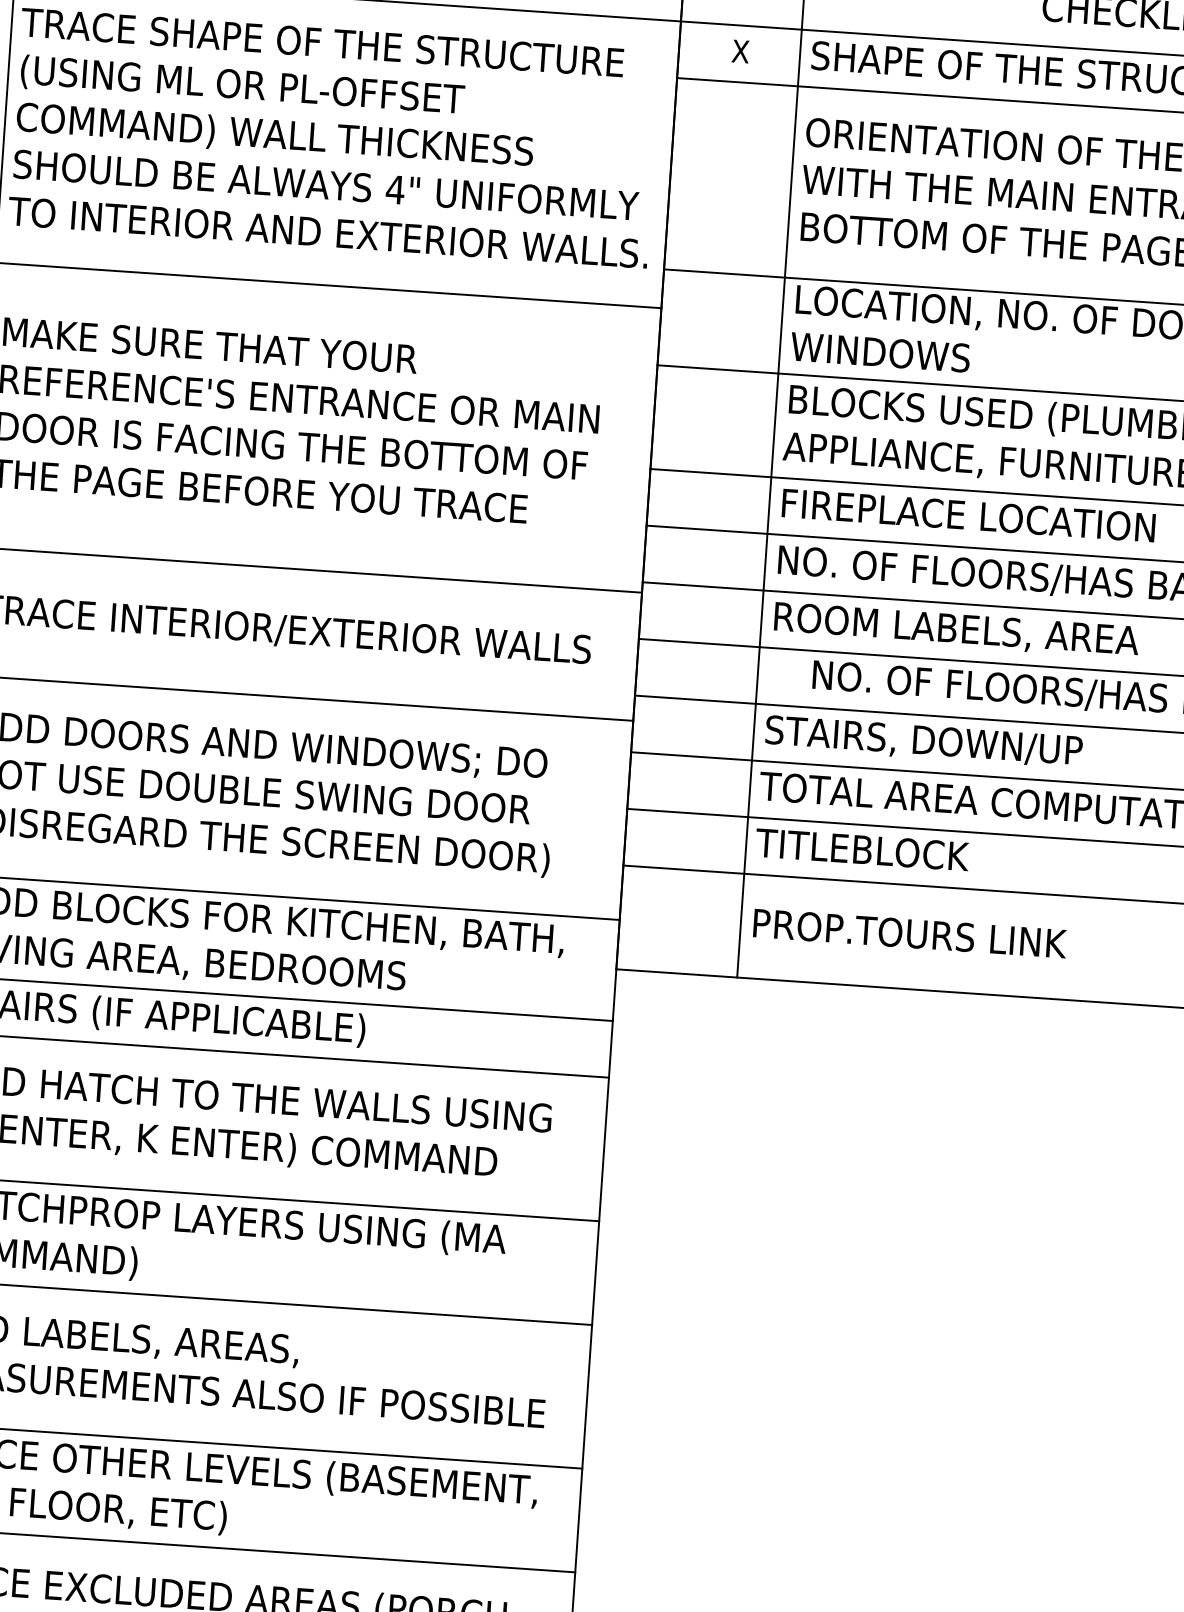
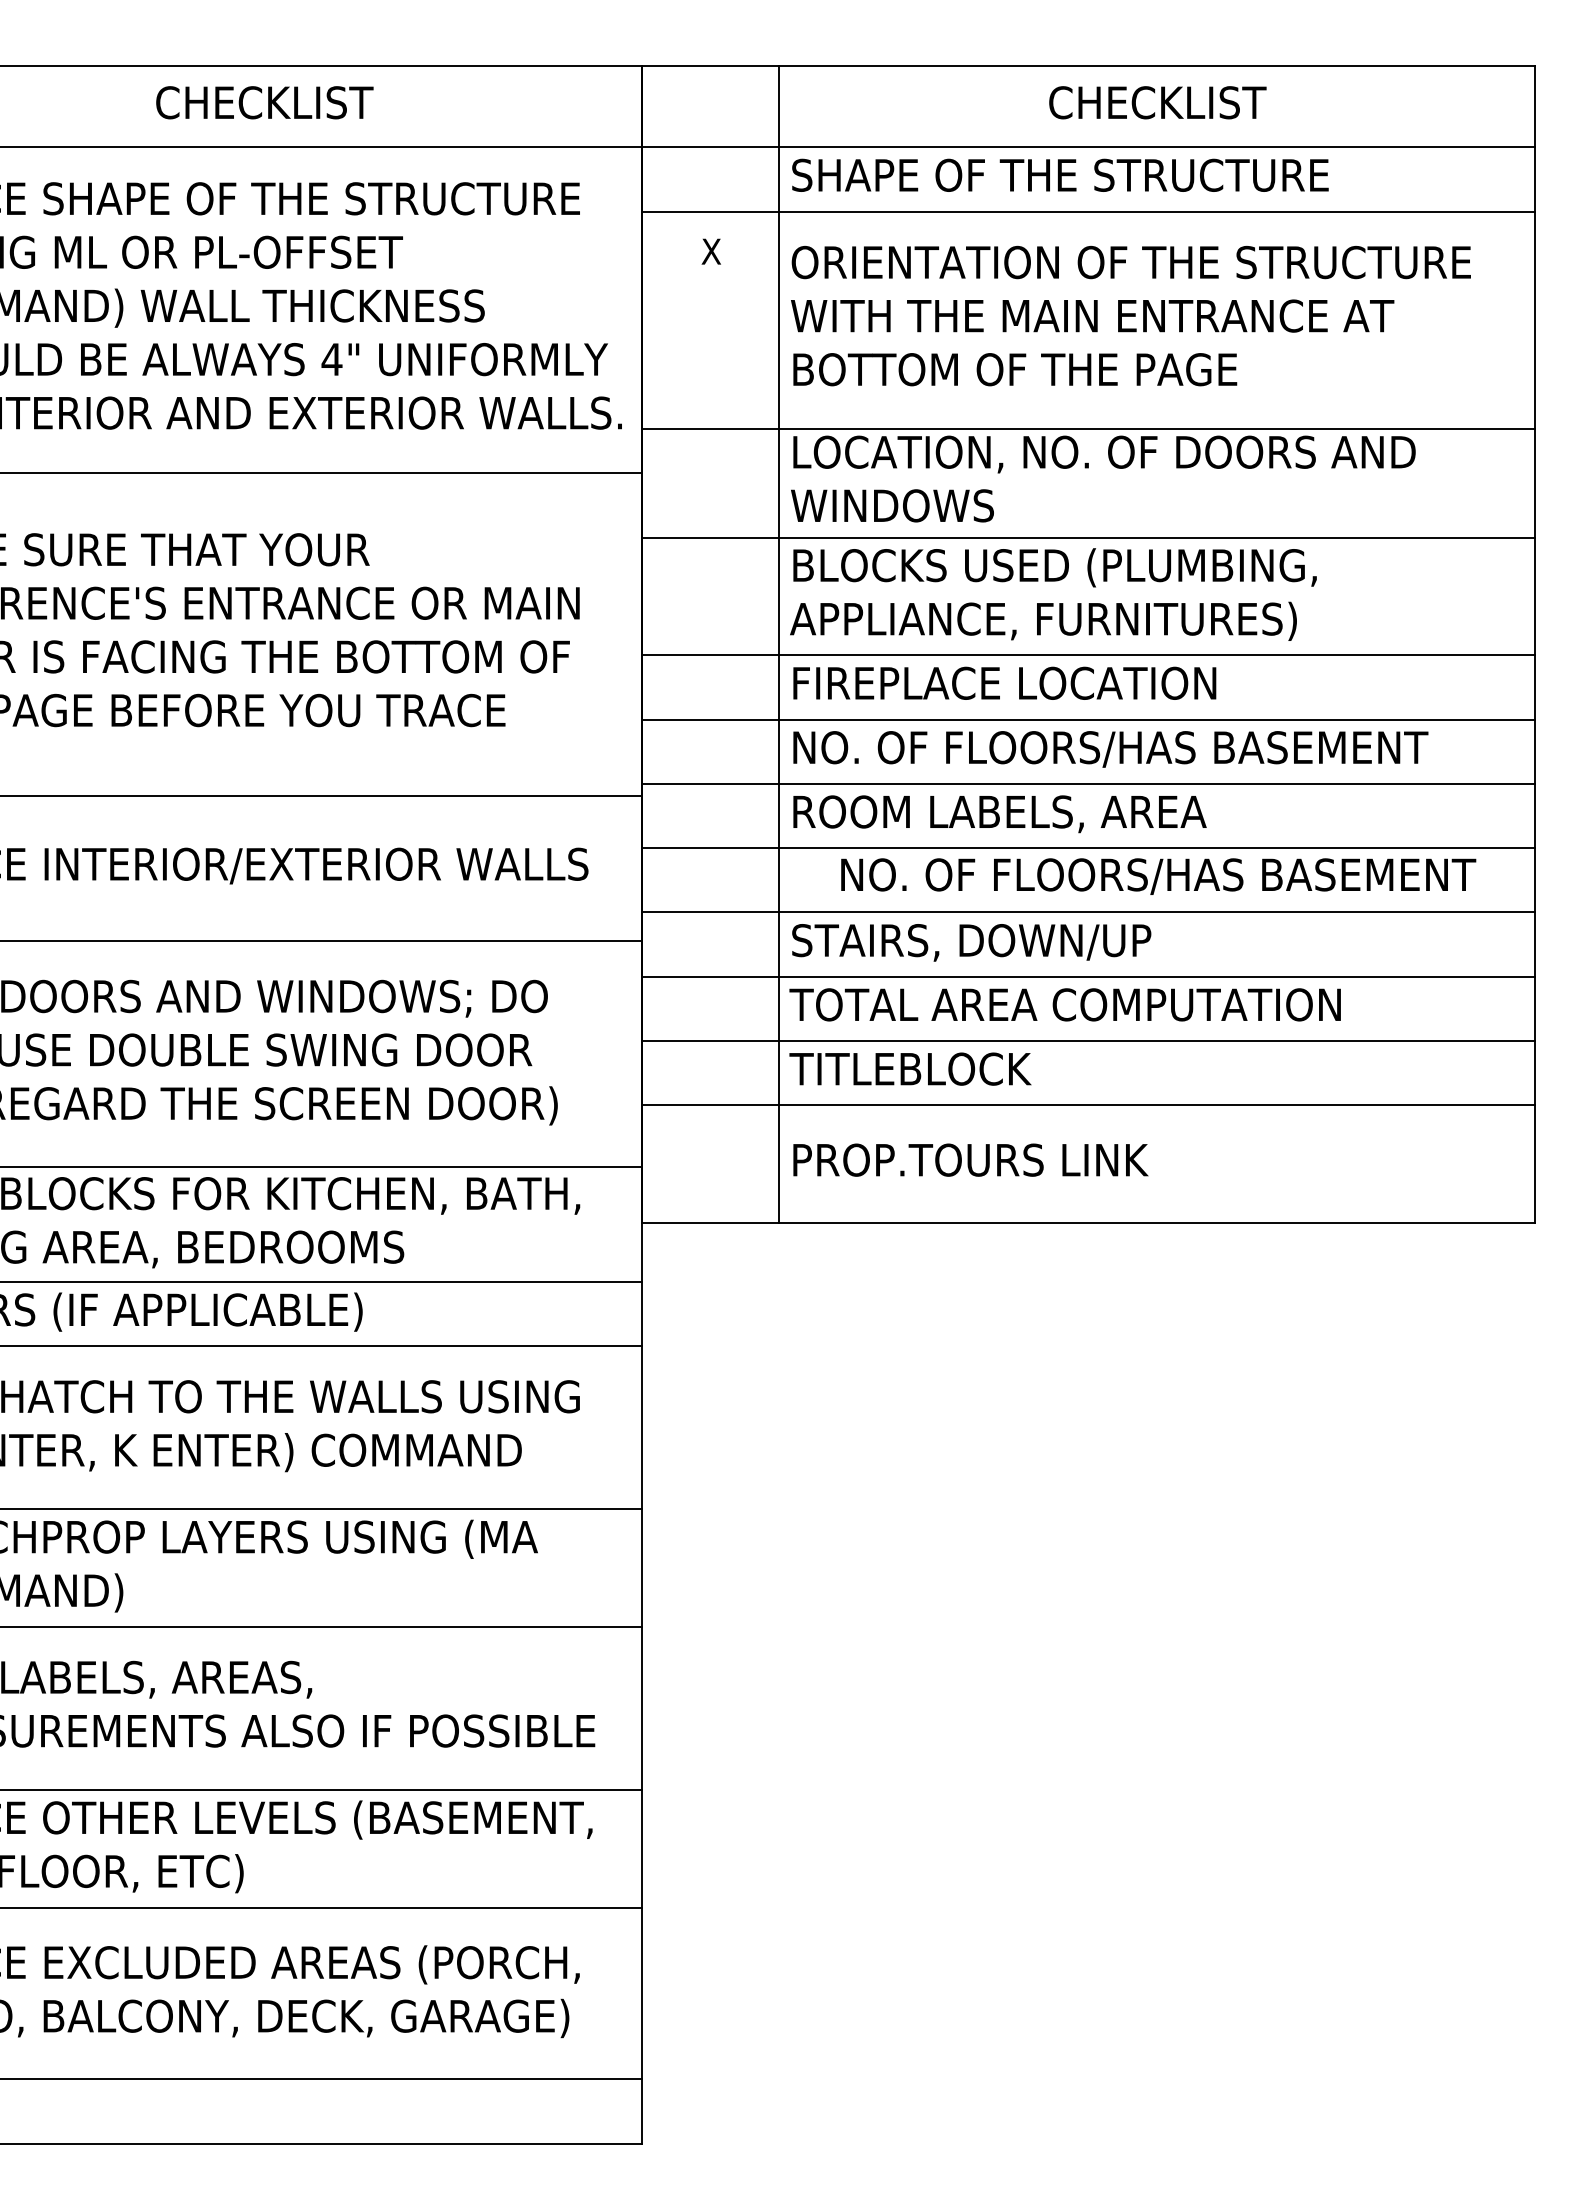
text: (739, 51) -> (710, 251), moved

